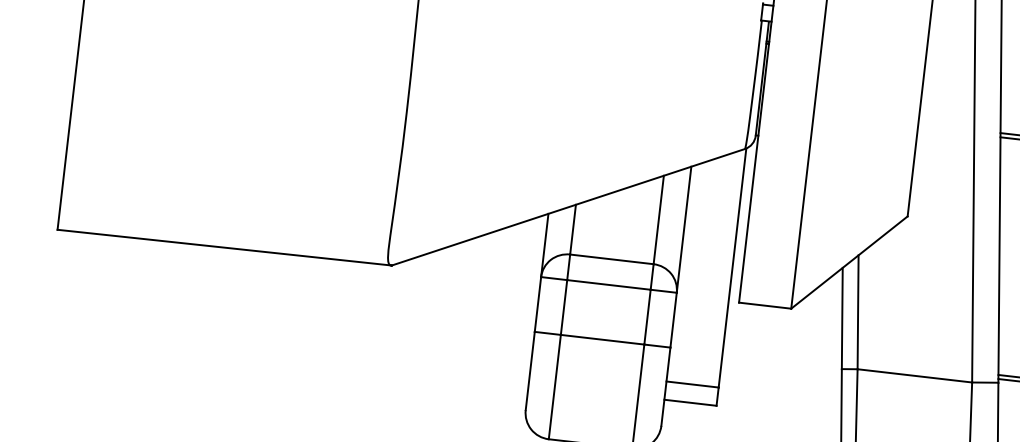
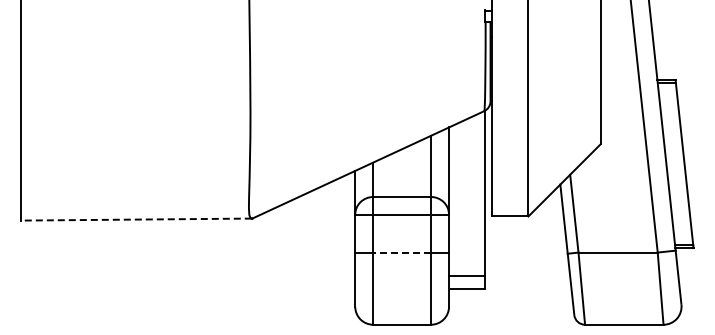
line: (224, 247) -> (136, 219), solid -> dashed
line: (603, 339) -> (402, 252), solid -> dashed

